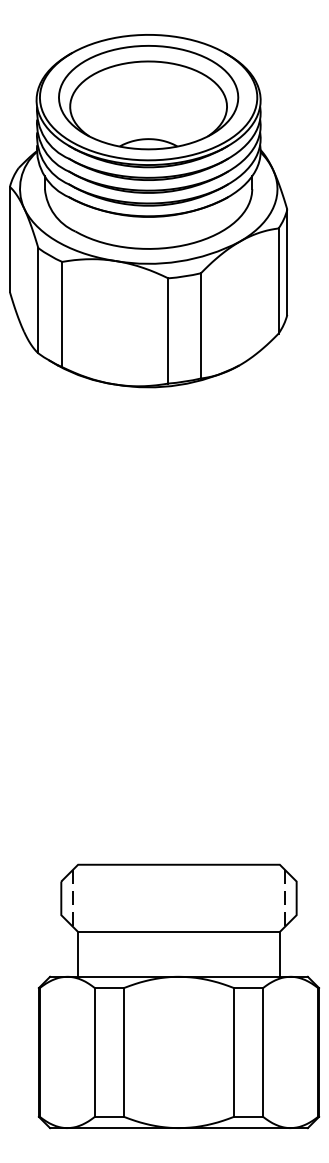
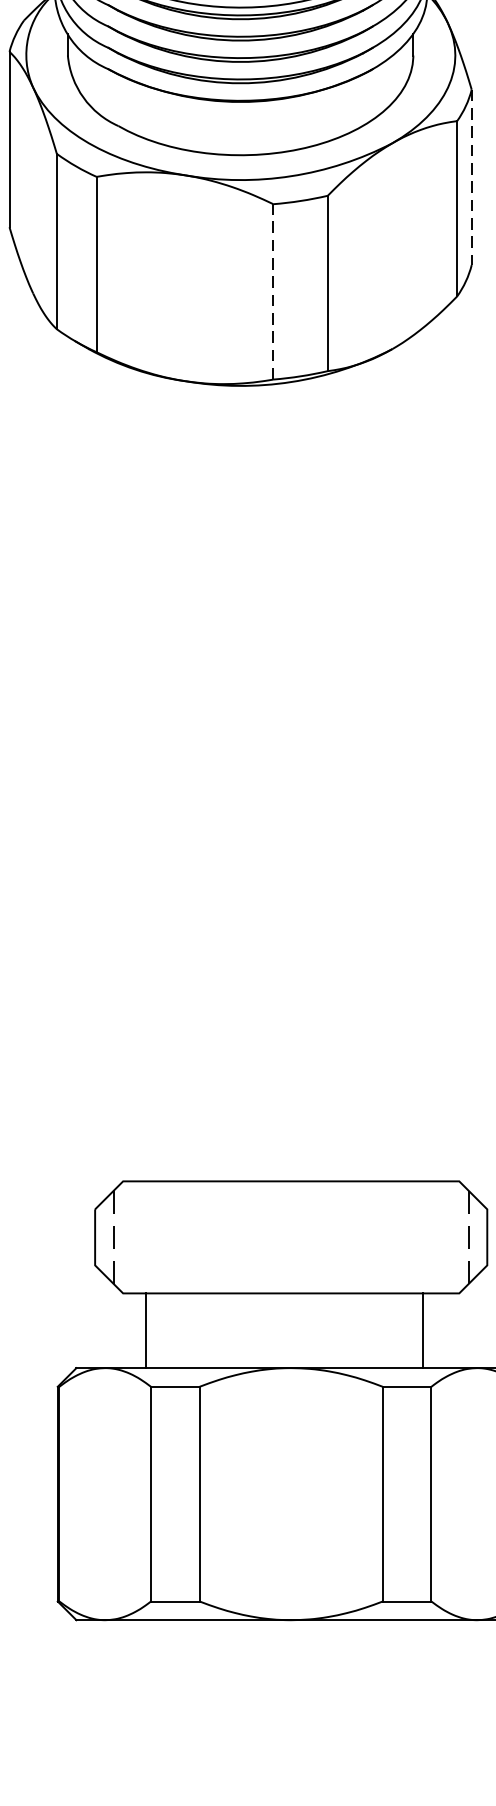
line: (287, 262) -> (472, 177), solid -> dashed
line: (168, 330) -> (273, 291), solid -> dashed
line: (78, 953) -> (147, 1329), moved
line: (279, 953) -> (422, 1329), moved

